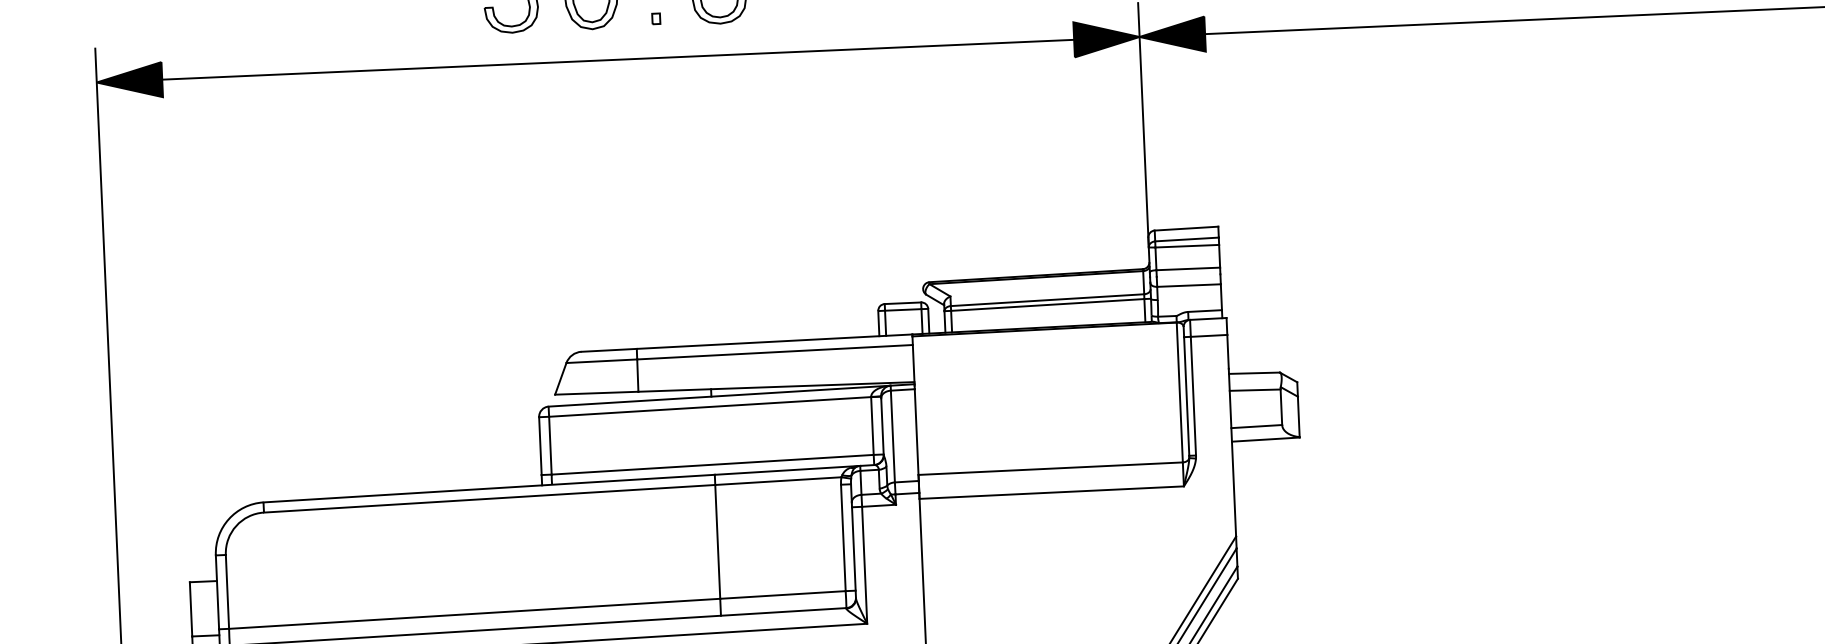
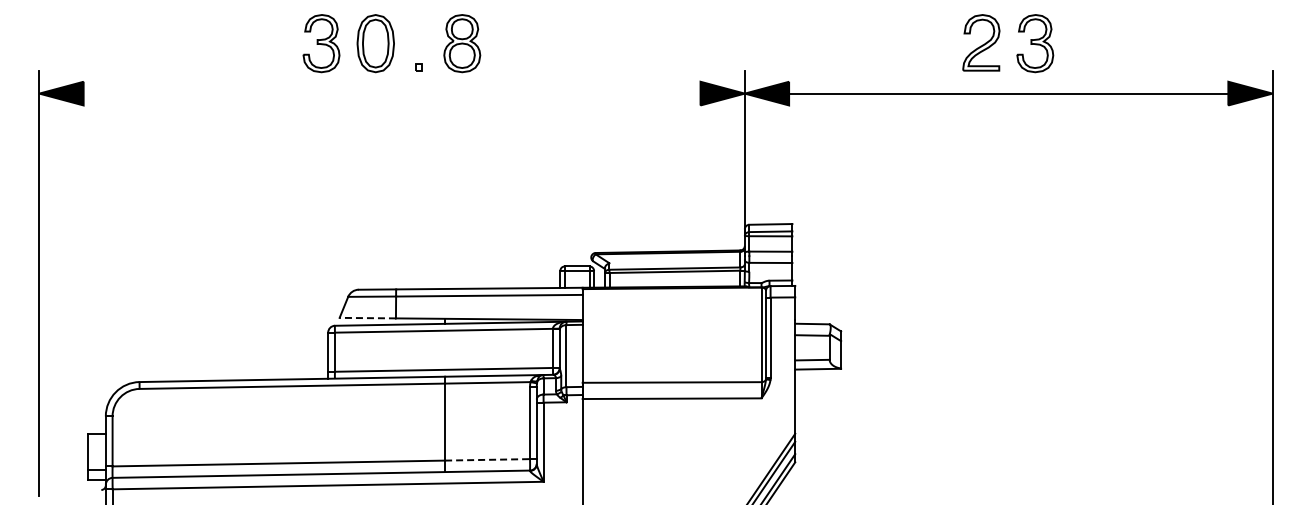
line: (617, 59) -> (391, 93), removed
line: (596, 393) -> (367, 318), solid -> dashed
line: (784, 594) -> (488, 459), solid -> dashed

